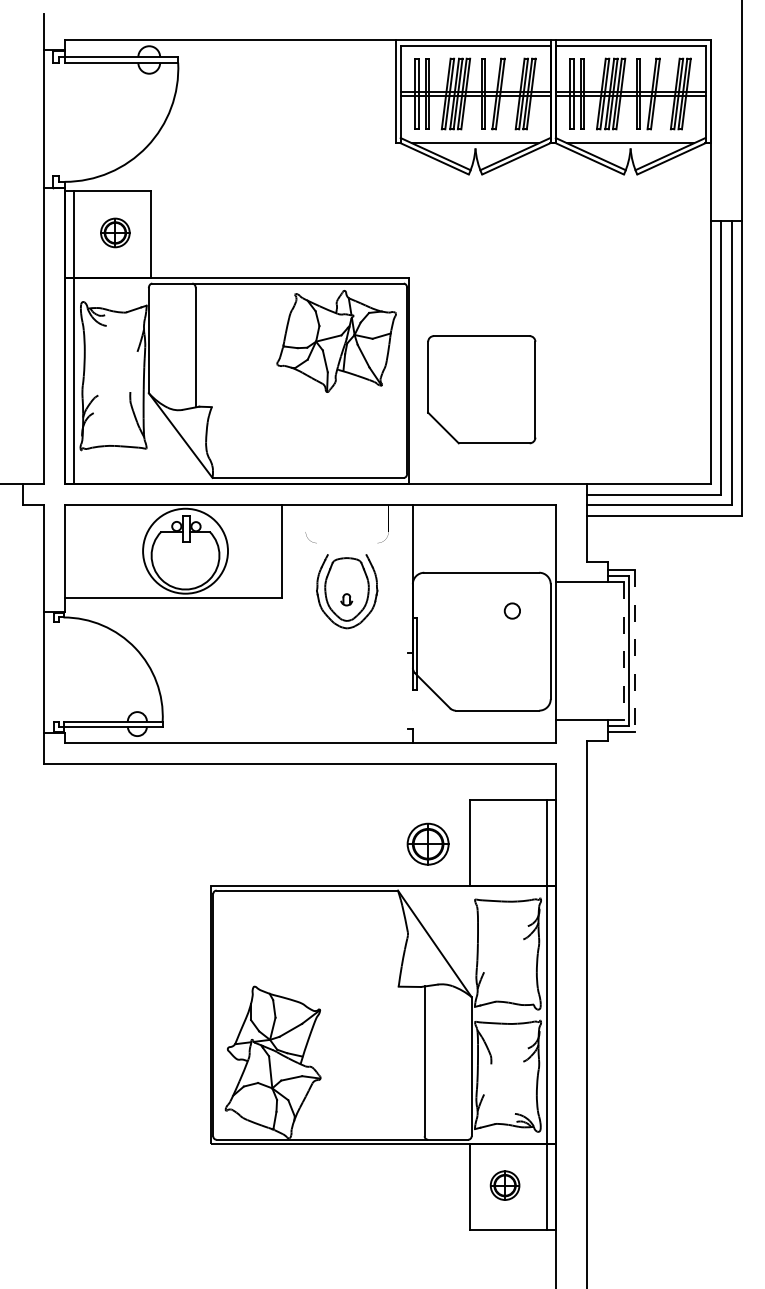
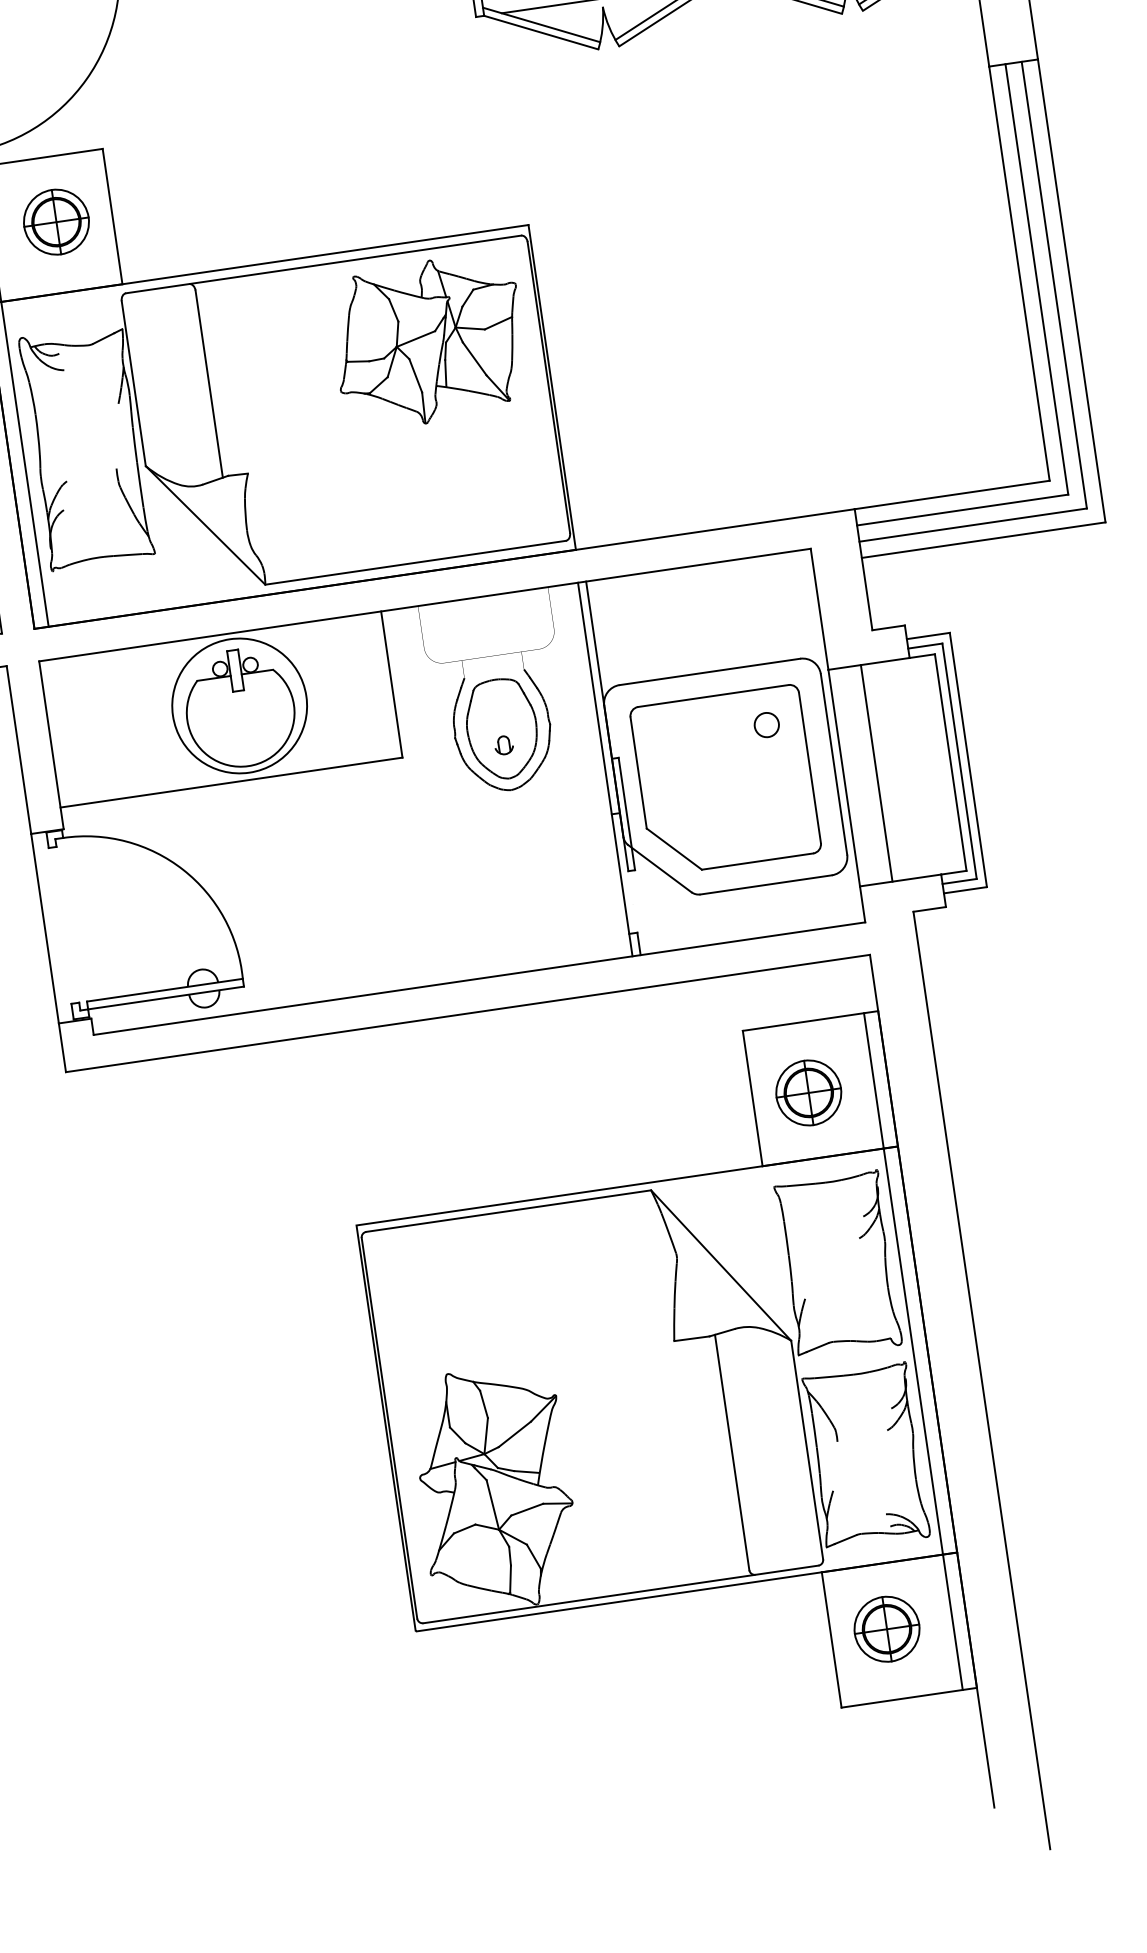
part: (115, 232) -> (56, 221), size x1.43
part: (481, 389) -> (725, 779), moved
line: (407, 624) -> (605, 770), added
line: (576, 651) -> (876, 773), added
line: (623, 651) -> (950, 763), dashed -> solid
line: (634, 651) -> (967, 760), dashed -> solid
part: (427, 843) -> (807, 1091), moved
part: (504, 1185) -> (885, 1629), size x1.43

